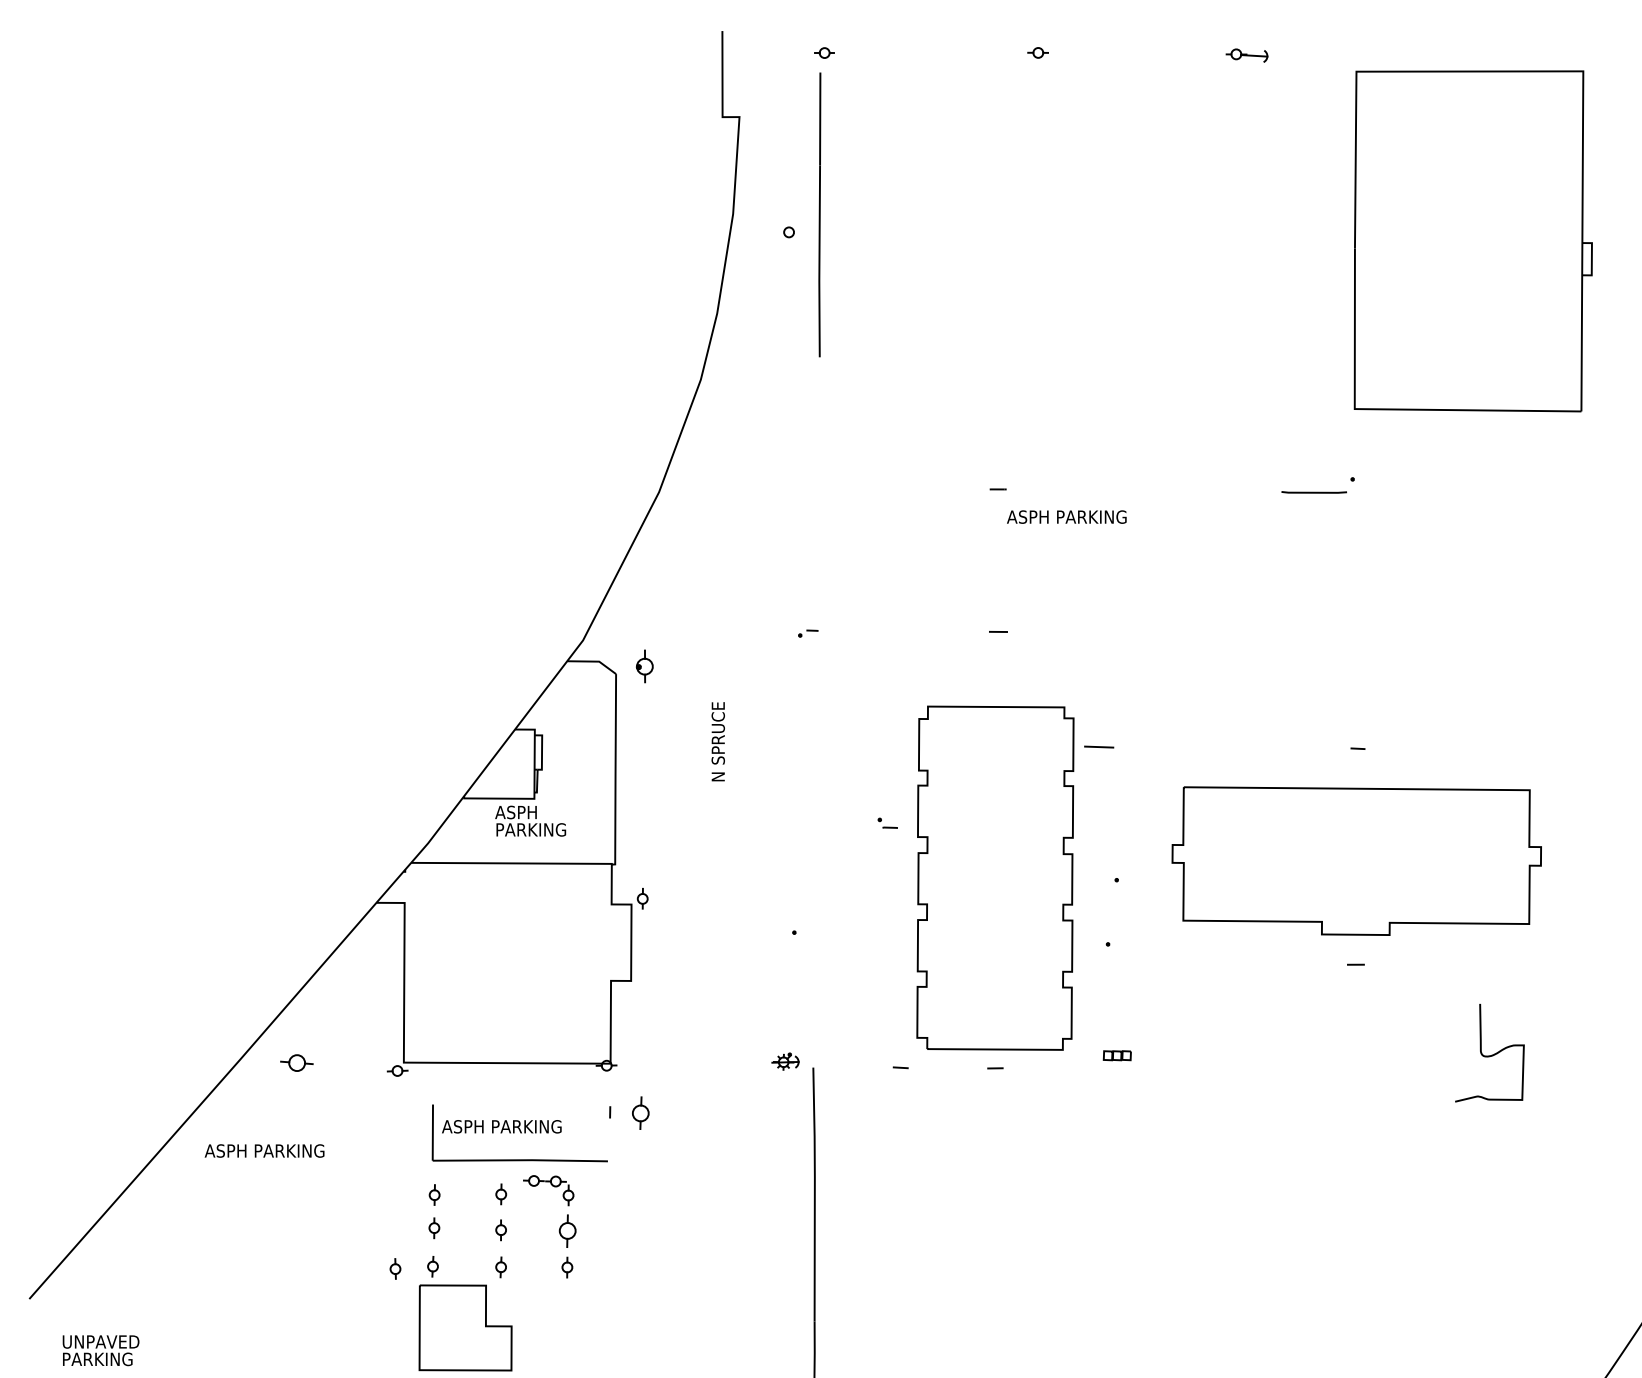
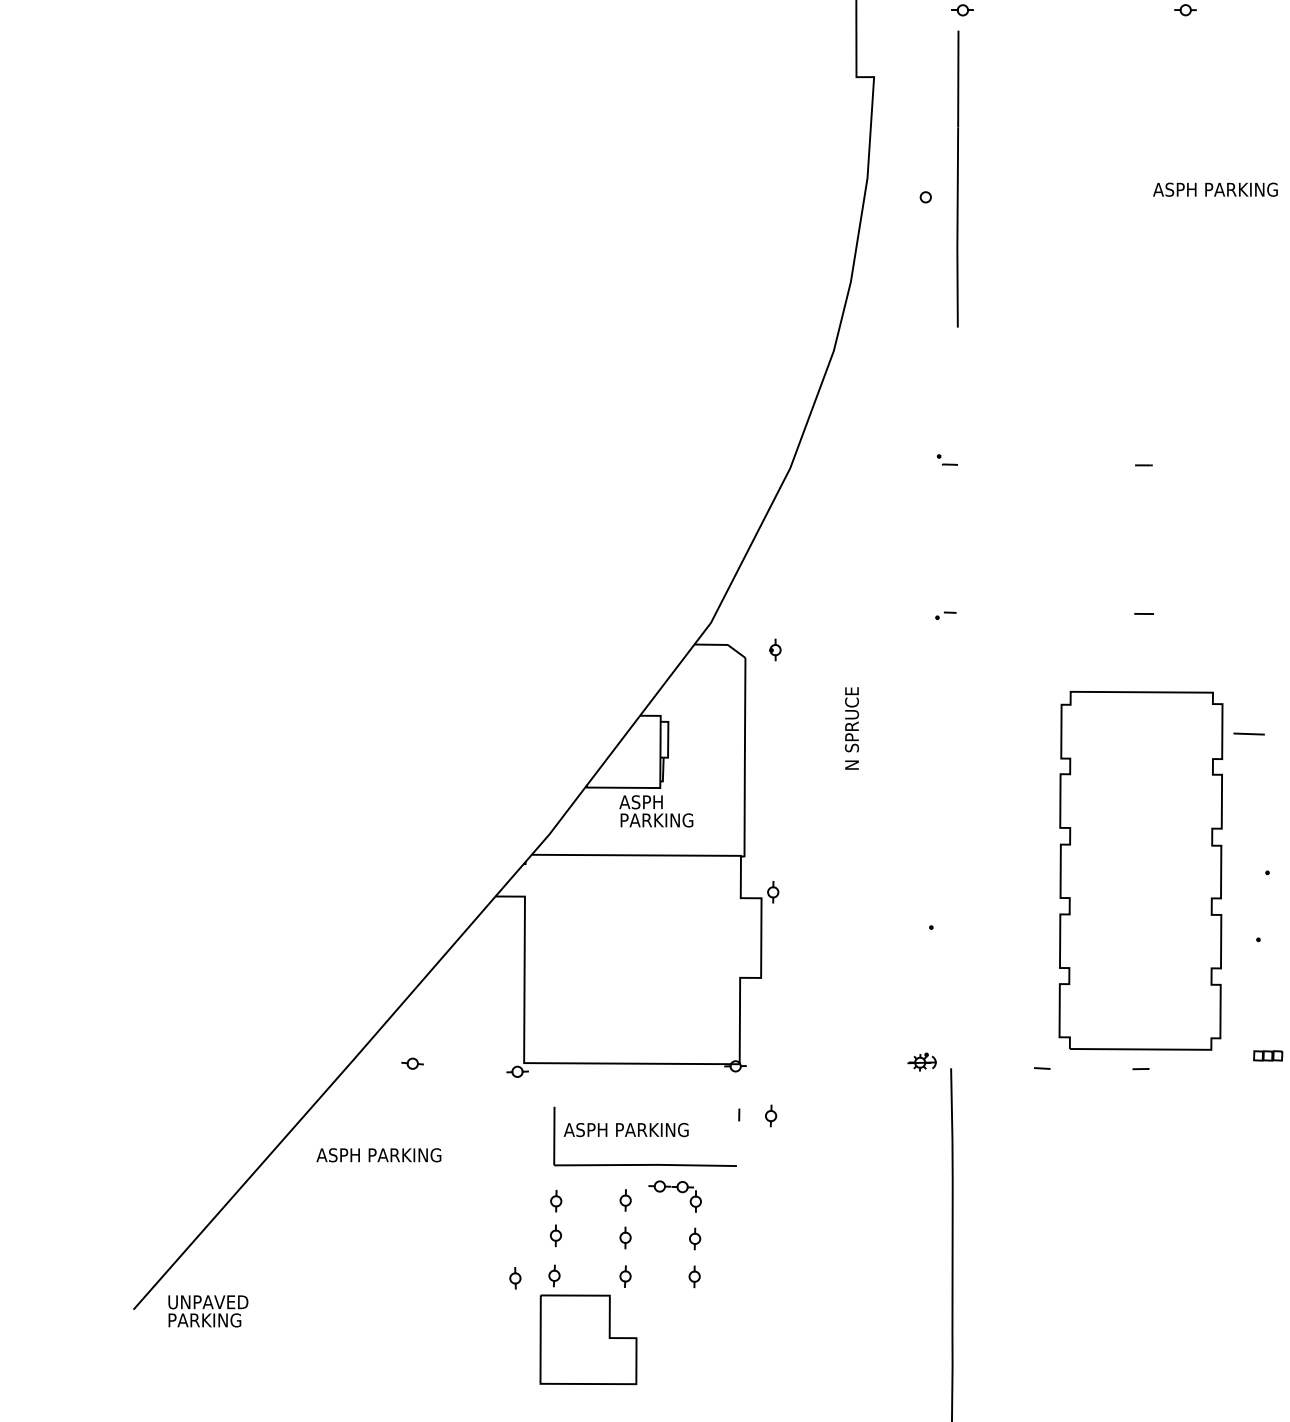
text: (1066, 516) -> (1215, 189), moved
part: (644, 666) -> (775, 650), size x0.62
part: (887, 822) -> (947, 459), moved
part: (296, 1063) -> (412, 1064), size x0.62
part: (640, 1113) -> (770, 1116), size x0.62
part: (567, 1231) -> (694, 1239), size x0.62
text: (100, 1350) -> (207, 1311), moved

